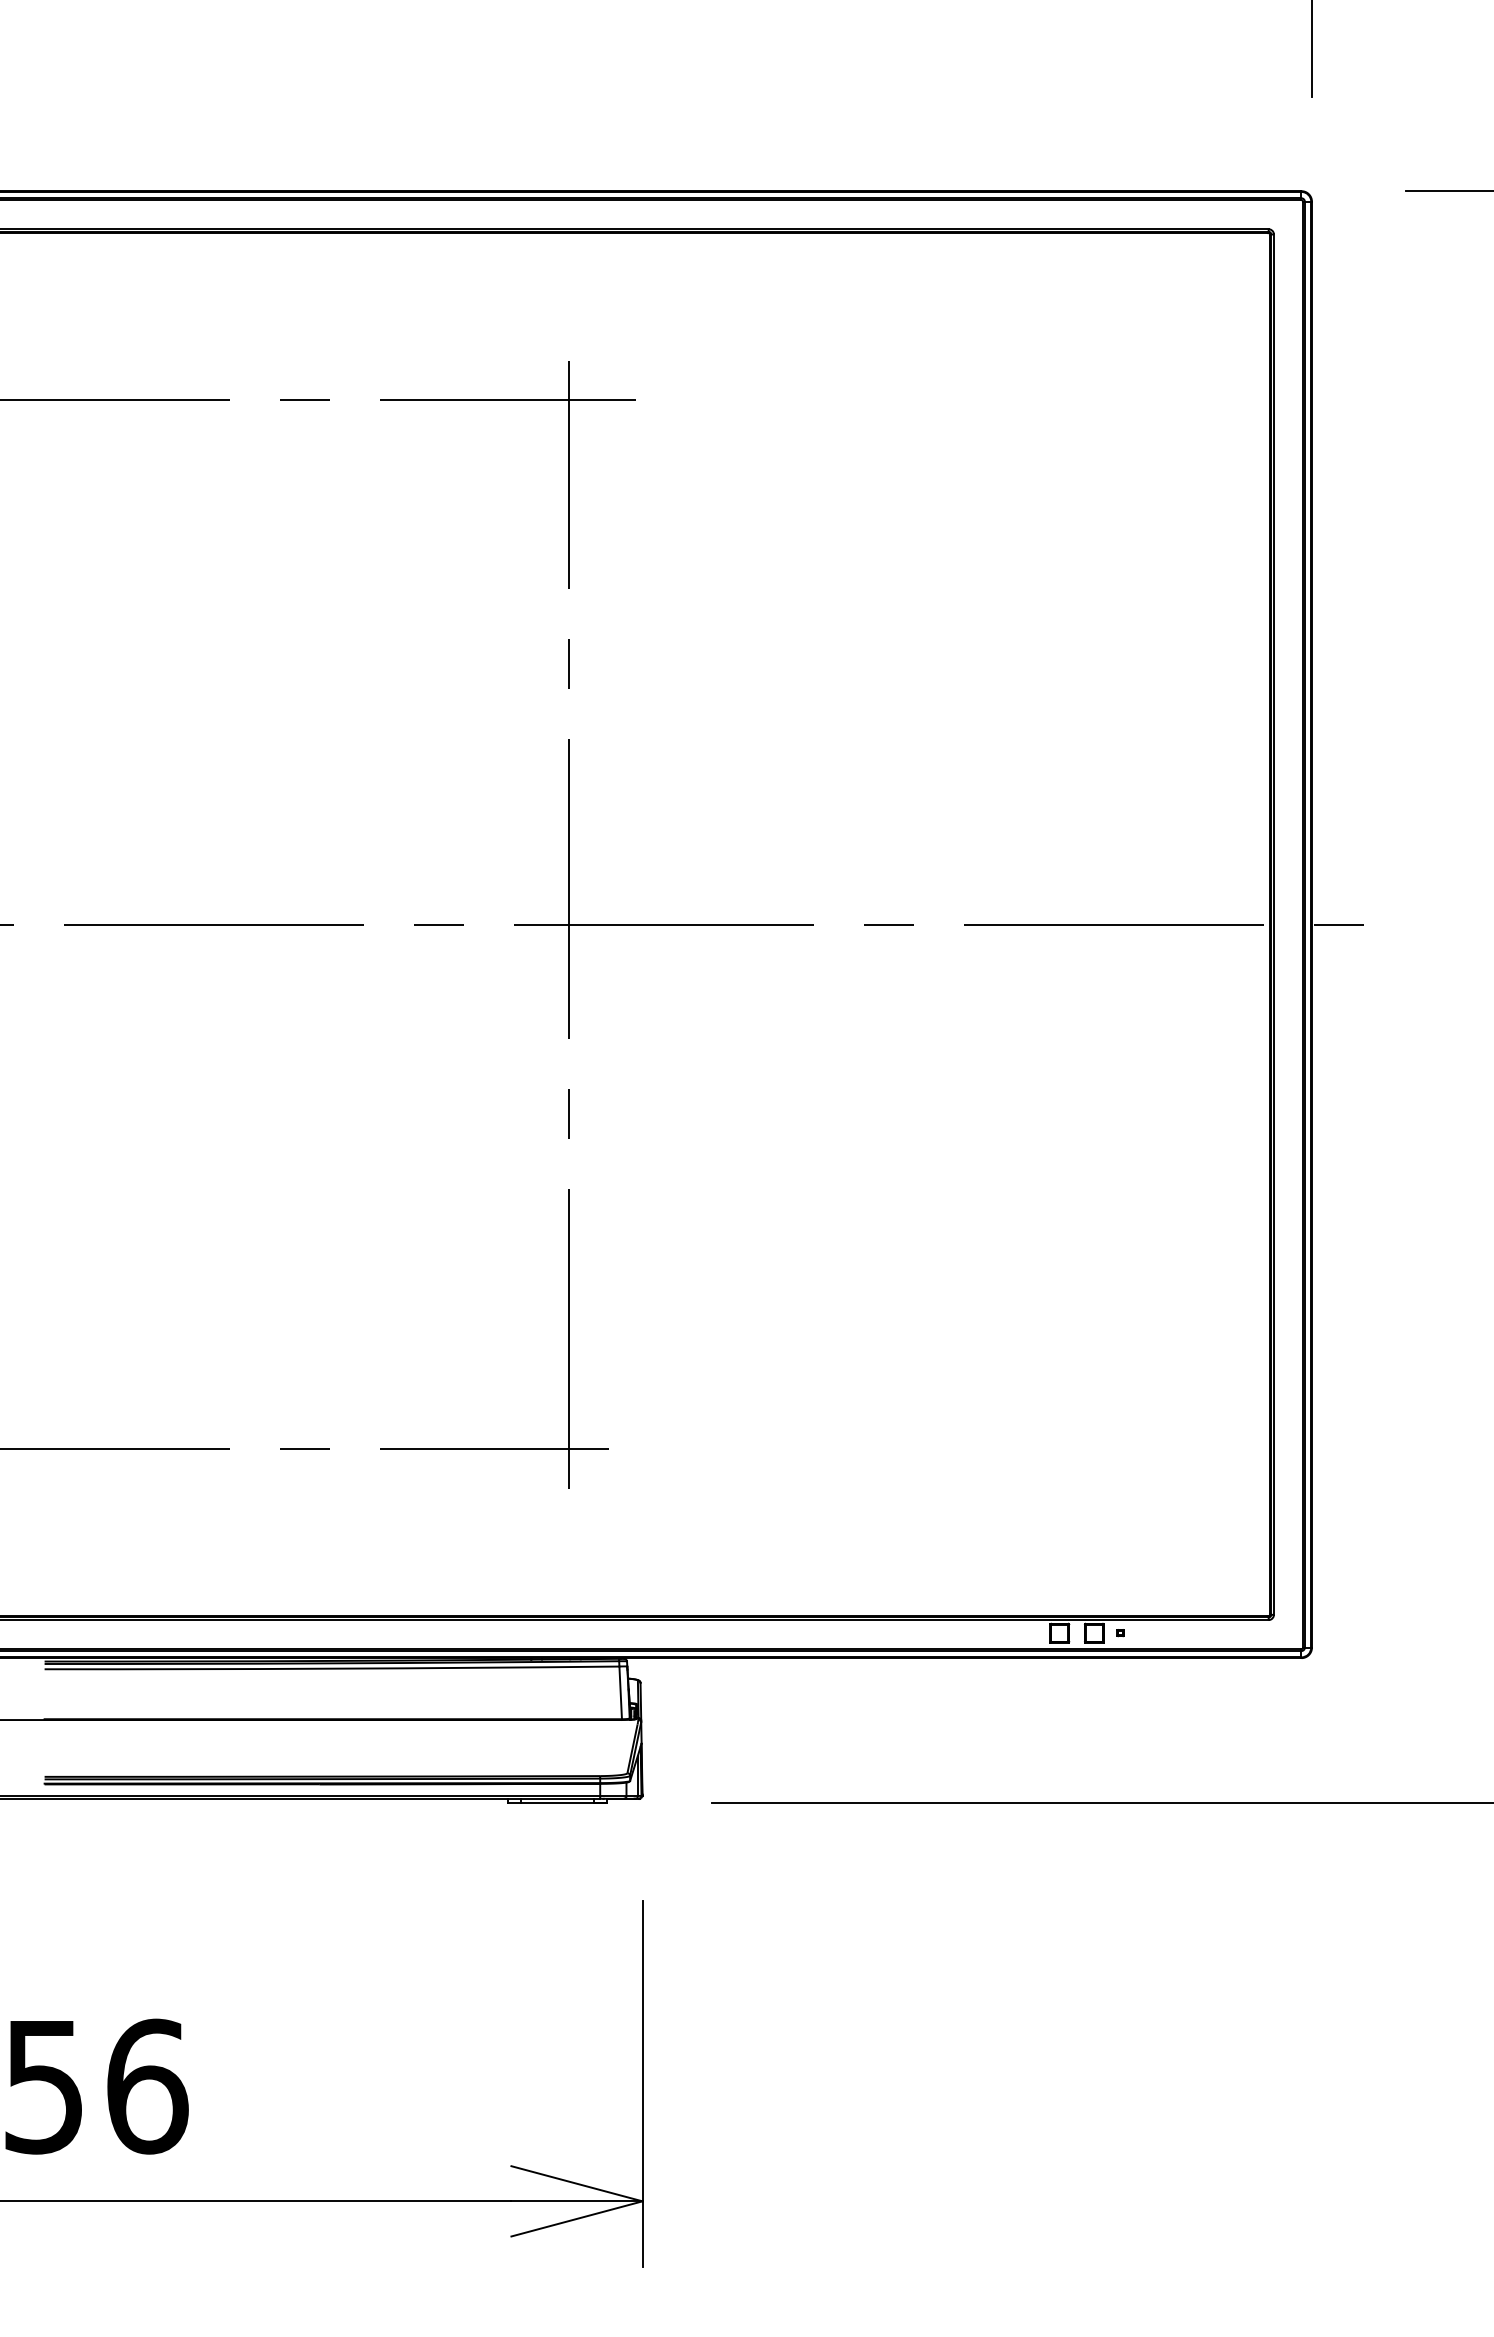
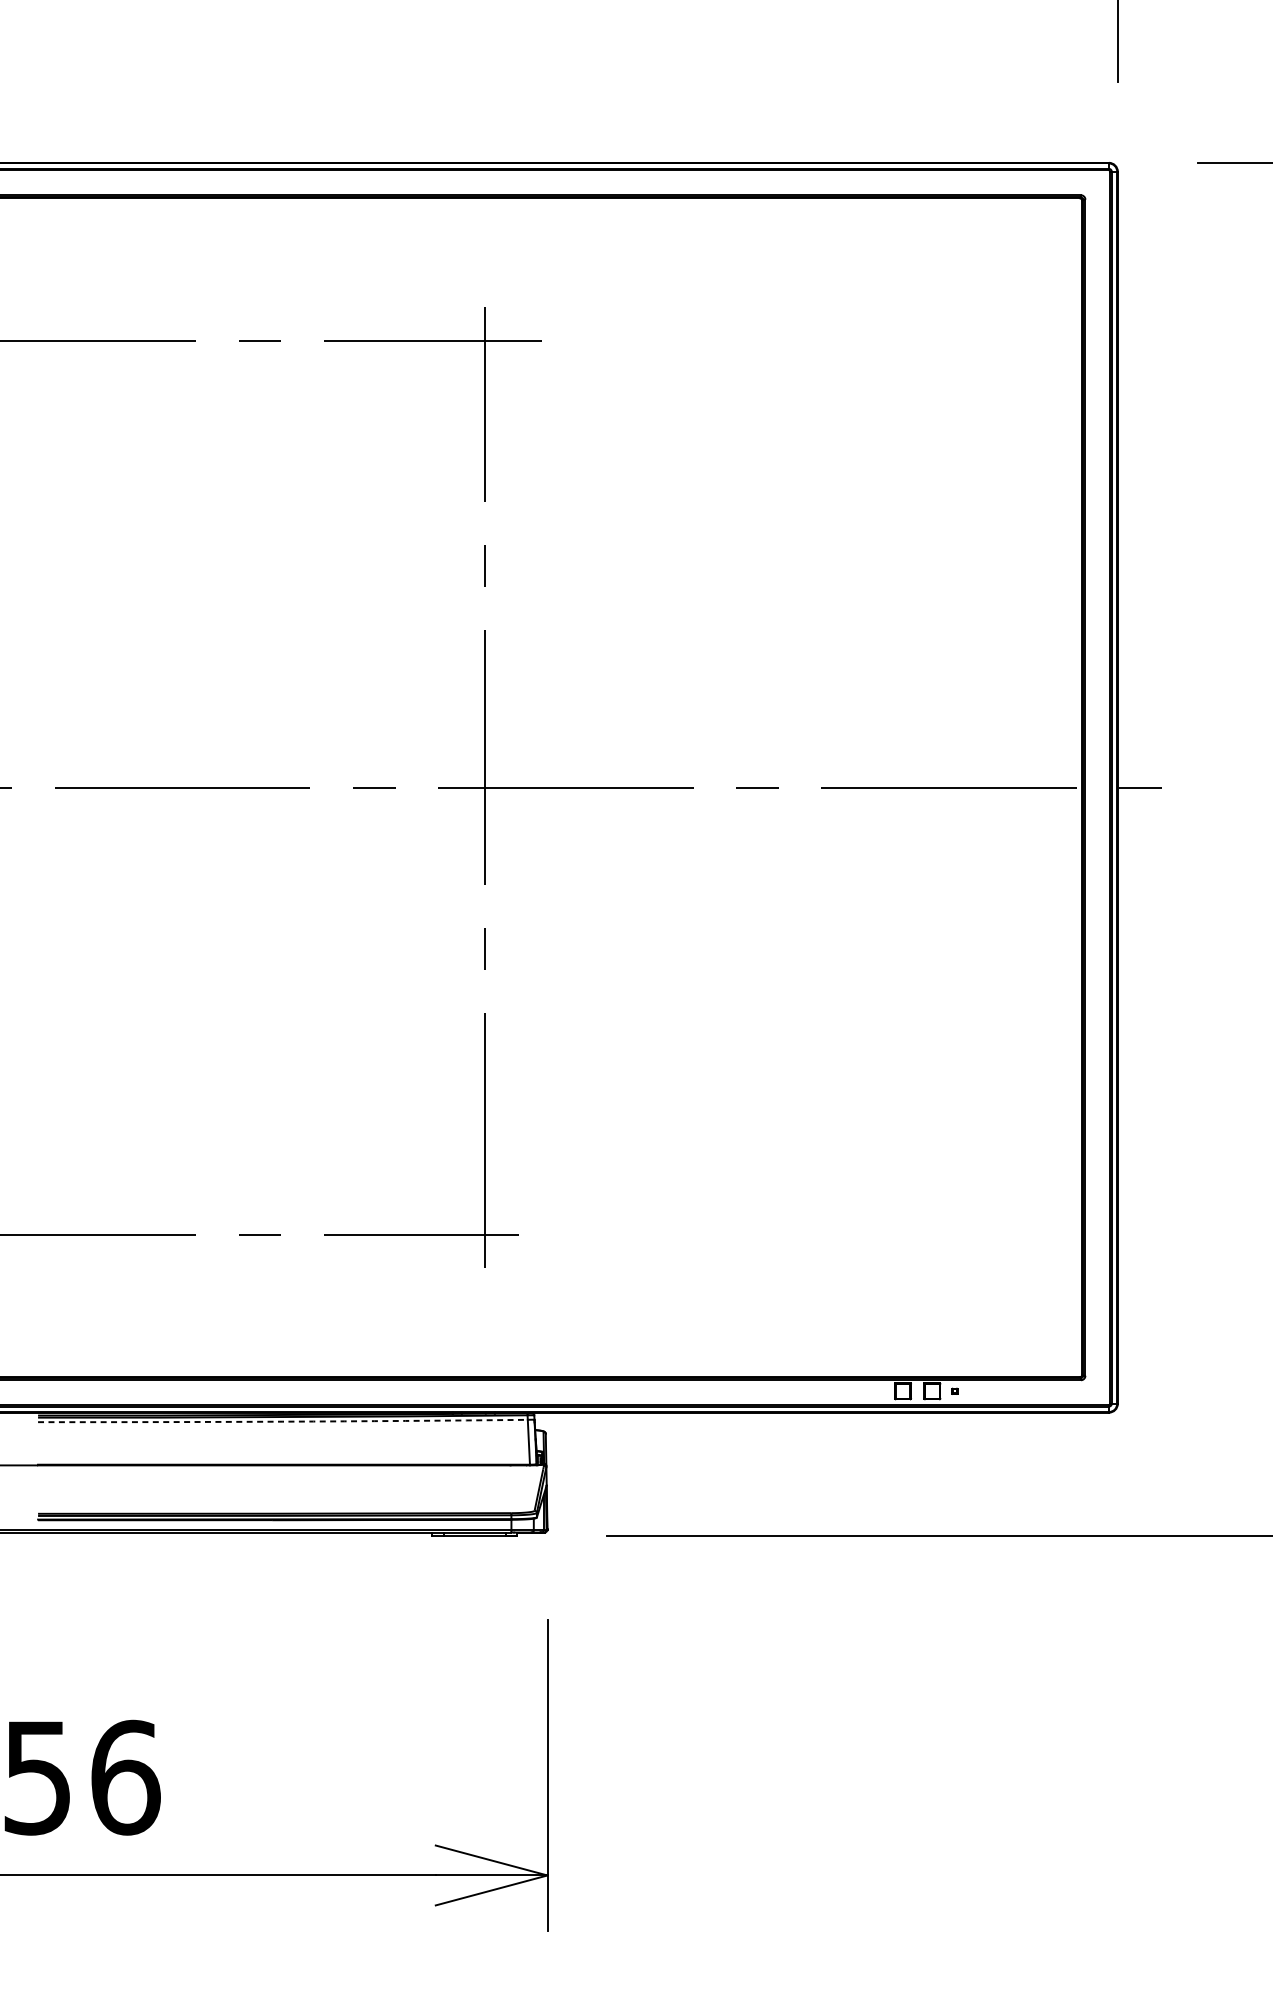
arc: (332, 1668) -> (283, 1421), solid -> dashed

